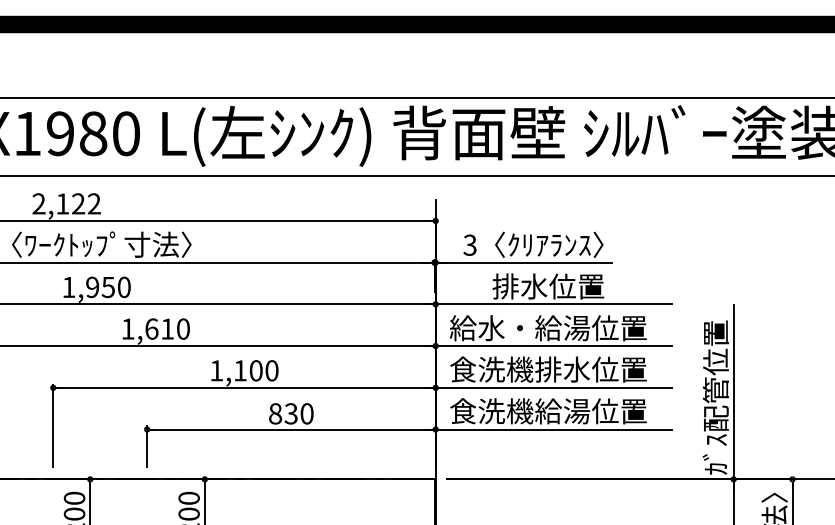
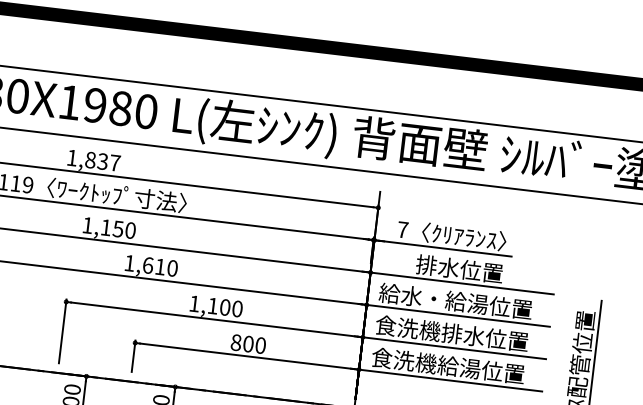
text: (66, 203) -> (93, 160), 2,122 -> 1,837
text: (469, 244) -> (402, 229), 3 -> 7
text: (92, 287) -> (105, 227), 1,950 -> 1,150
text: (290, 413) -> (247, 343), 830 -> 800

